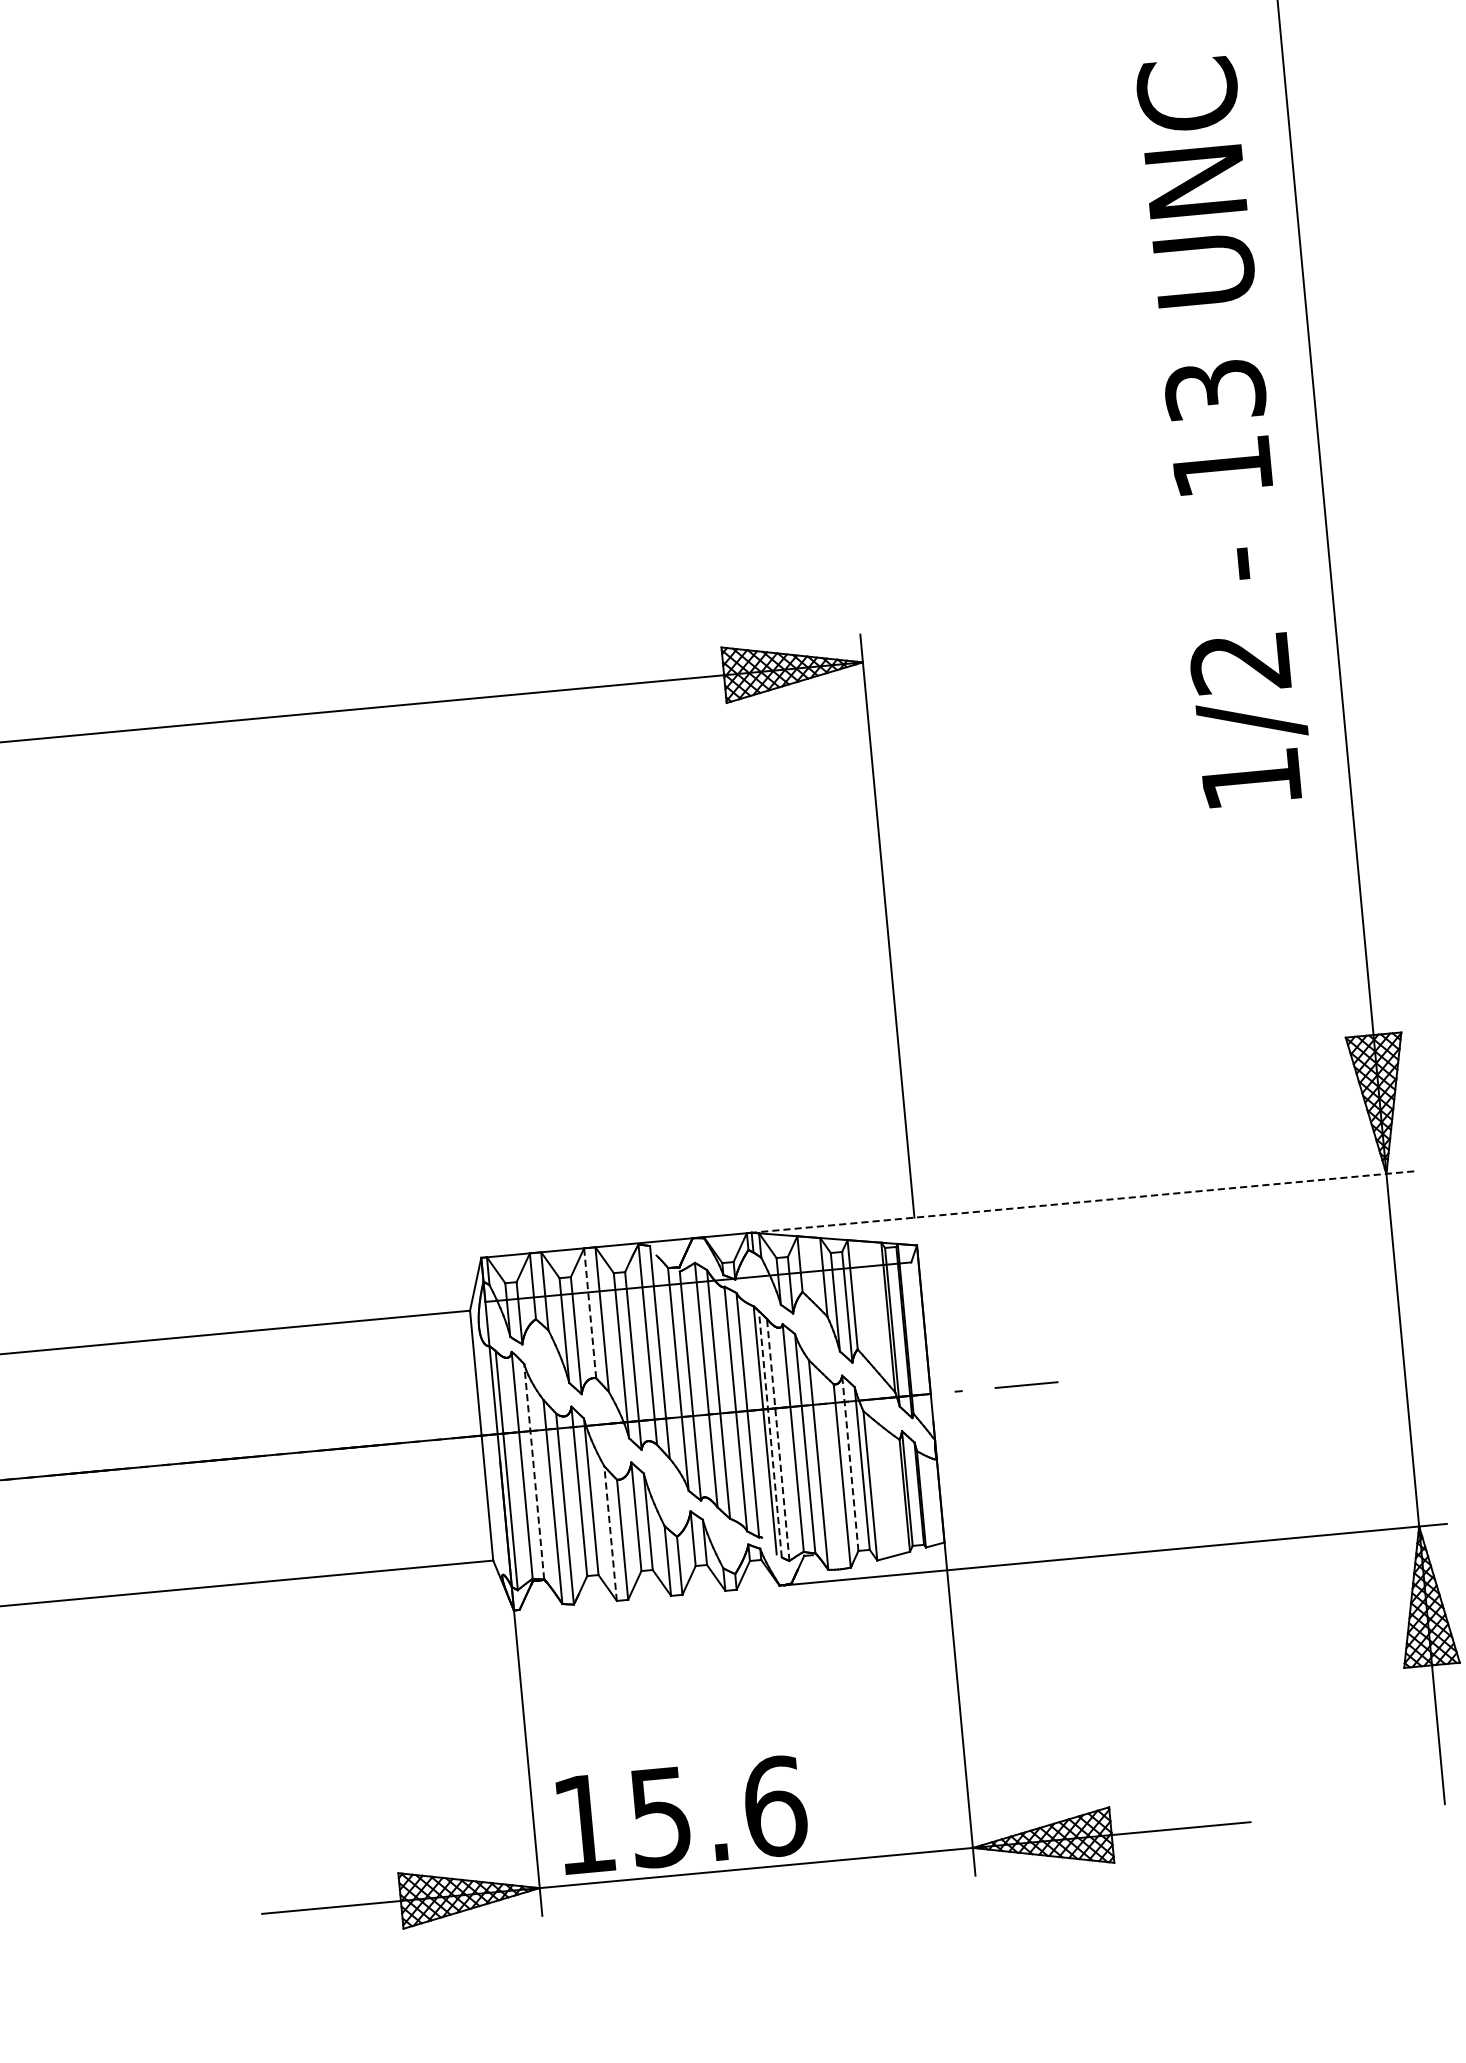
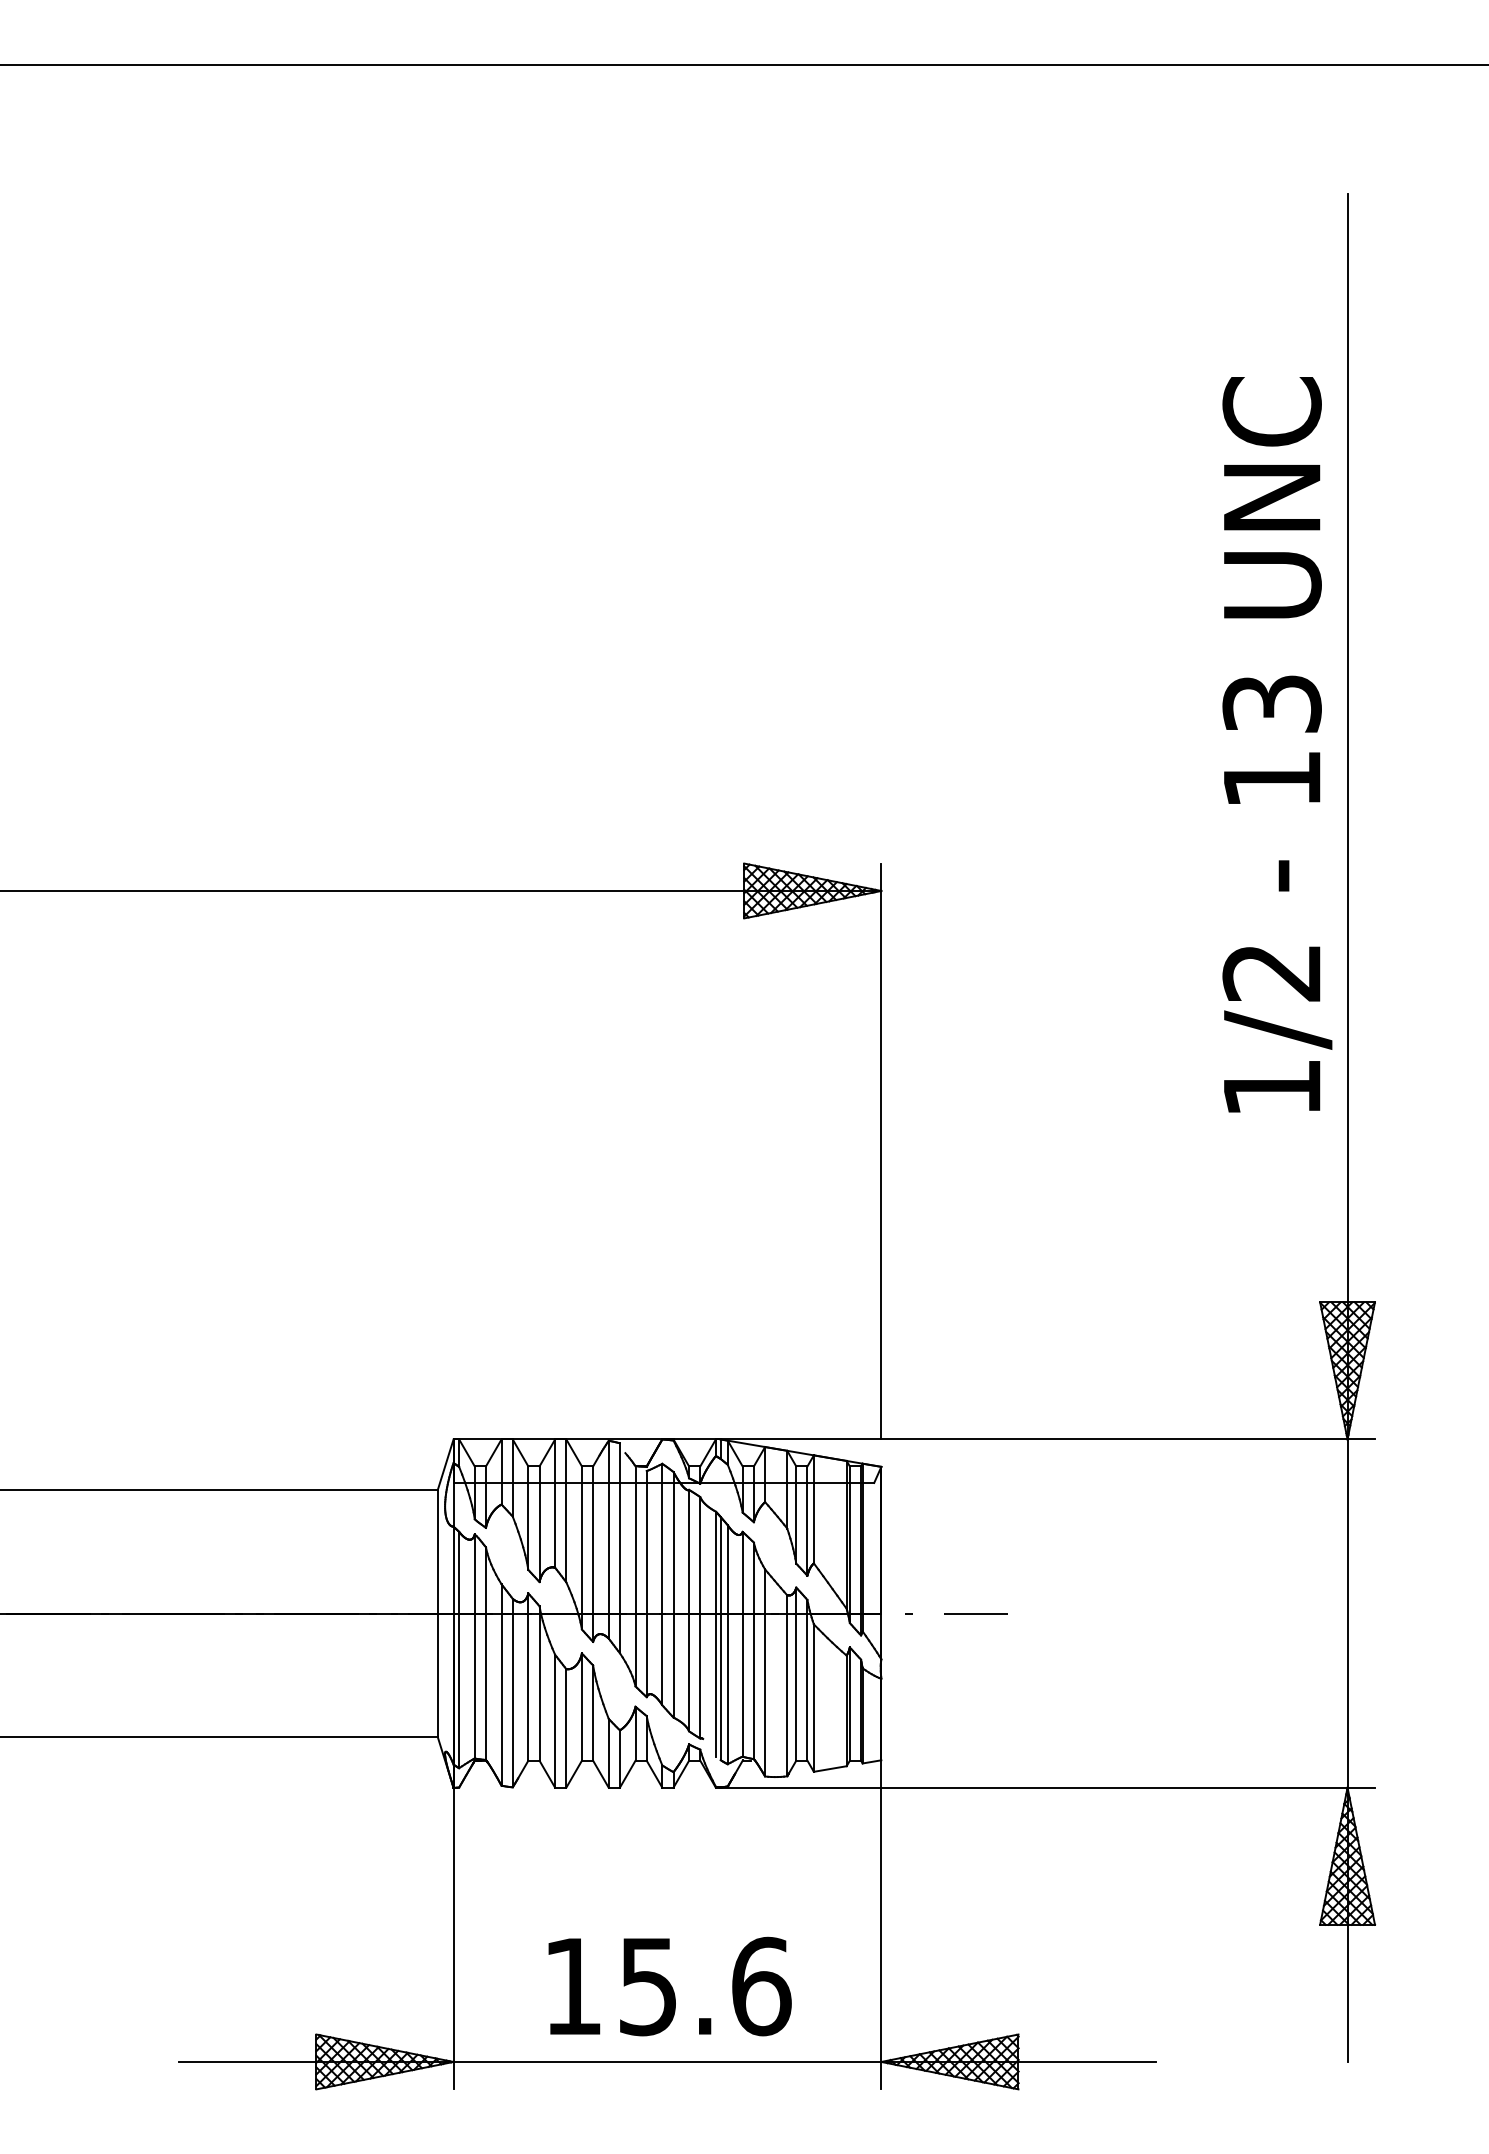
text: (1224, 431) -> (1277, 744), moved
line: (1082, 1202) -> (1047, 1439), dashed -> solid
line: (590, 1313) -> (555, 1503), dashed -> solid
line: (770, 1434) -> (720, 1638), dashed -> solid
line: (777, 1439) -> (727, 1644), dashed -> solid
line: (850, 1463) -> (796, 1674), dashed -> solid
line: (533, 1471) -> (485, 1653), dashed -> solid
line: (610, 1532) -> (555, 1720), dashed -> solid
text: (682, 1815) -> (669, 1986), moved

